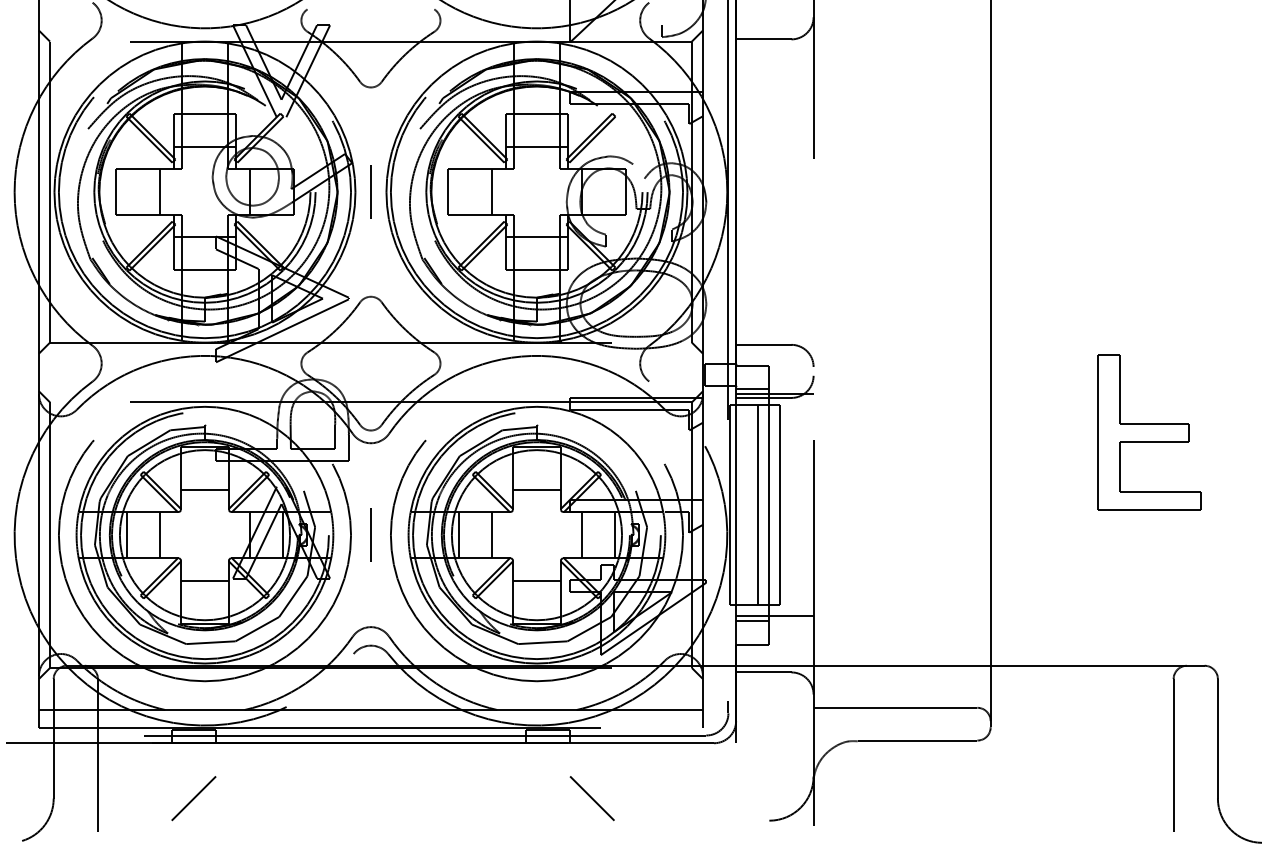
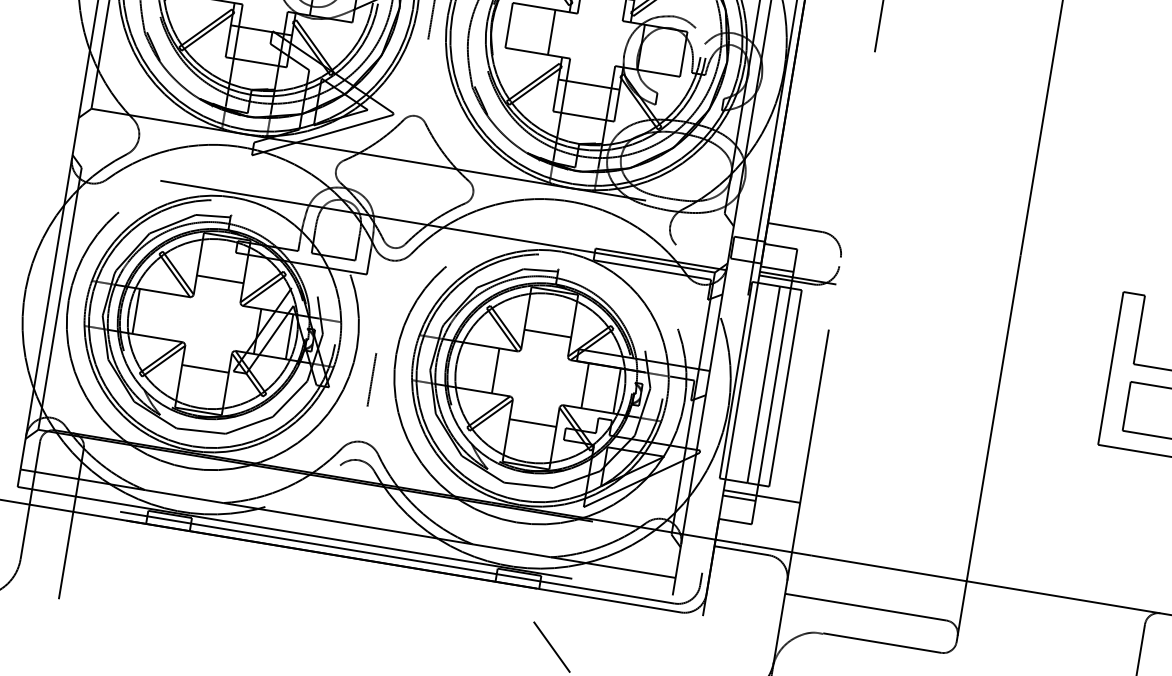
line: (159, 534) -> (168, 315), removed
line: (370, 534) -> (371, 379), moved
line: (459, 534) -> (464, 364), removed
line: (193, 798) -> (158, 581), removed

